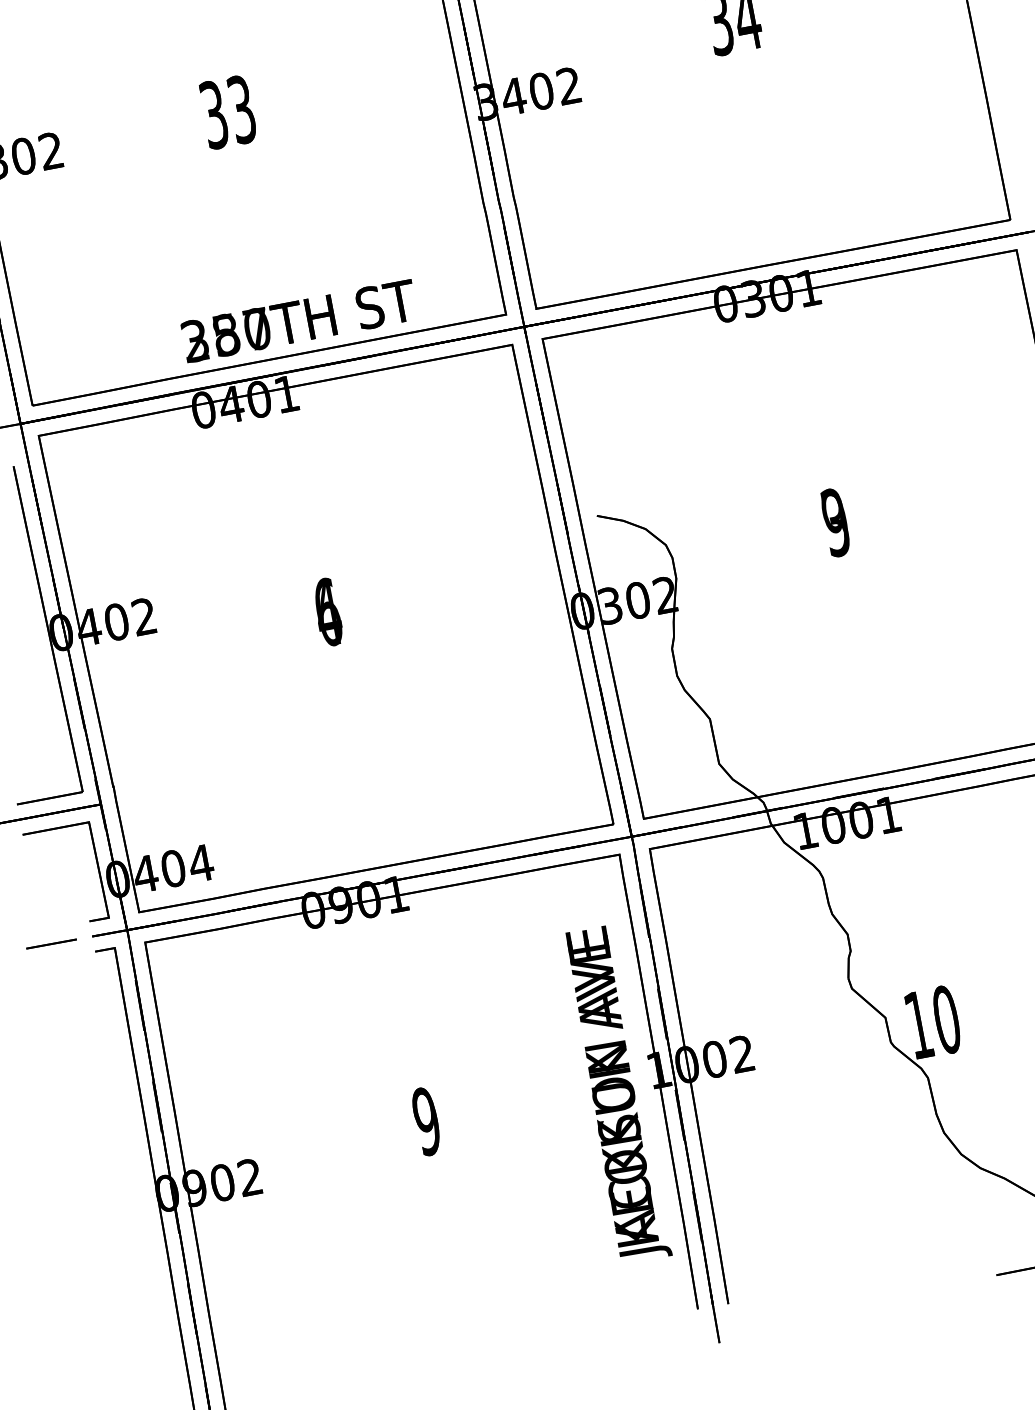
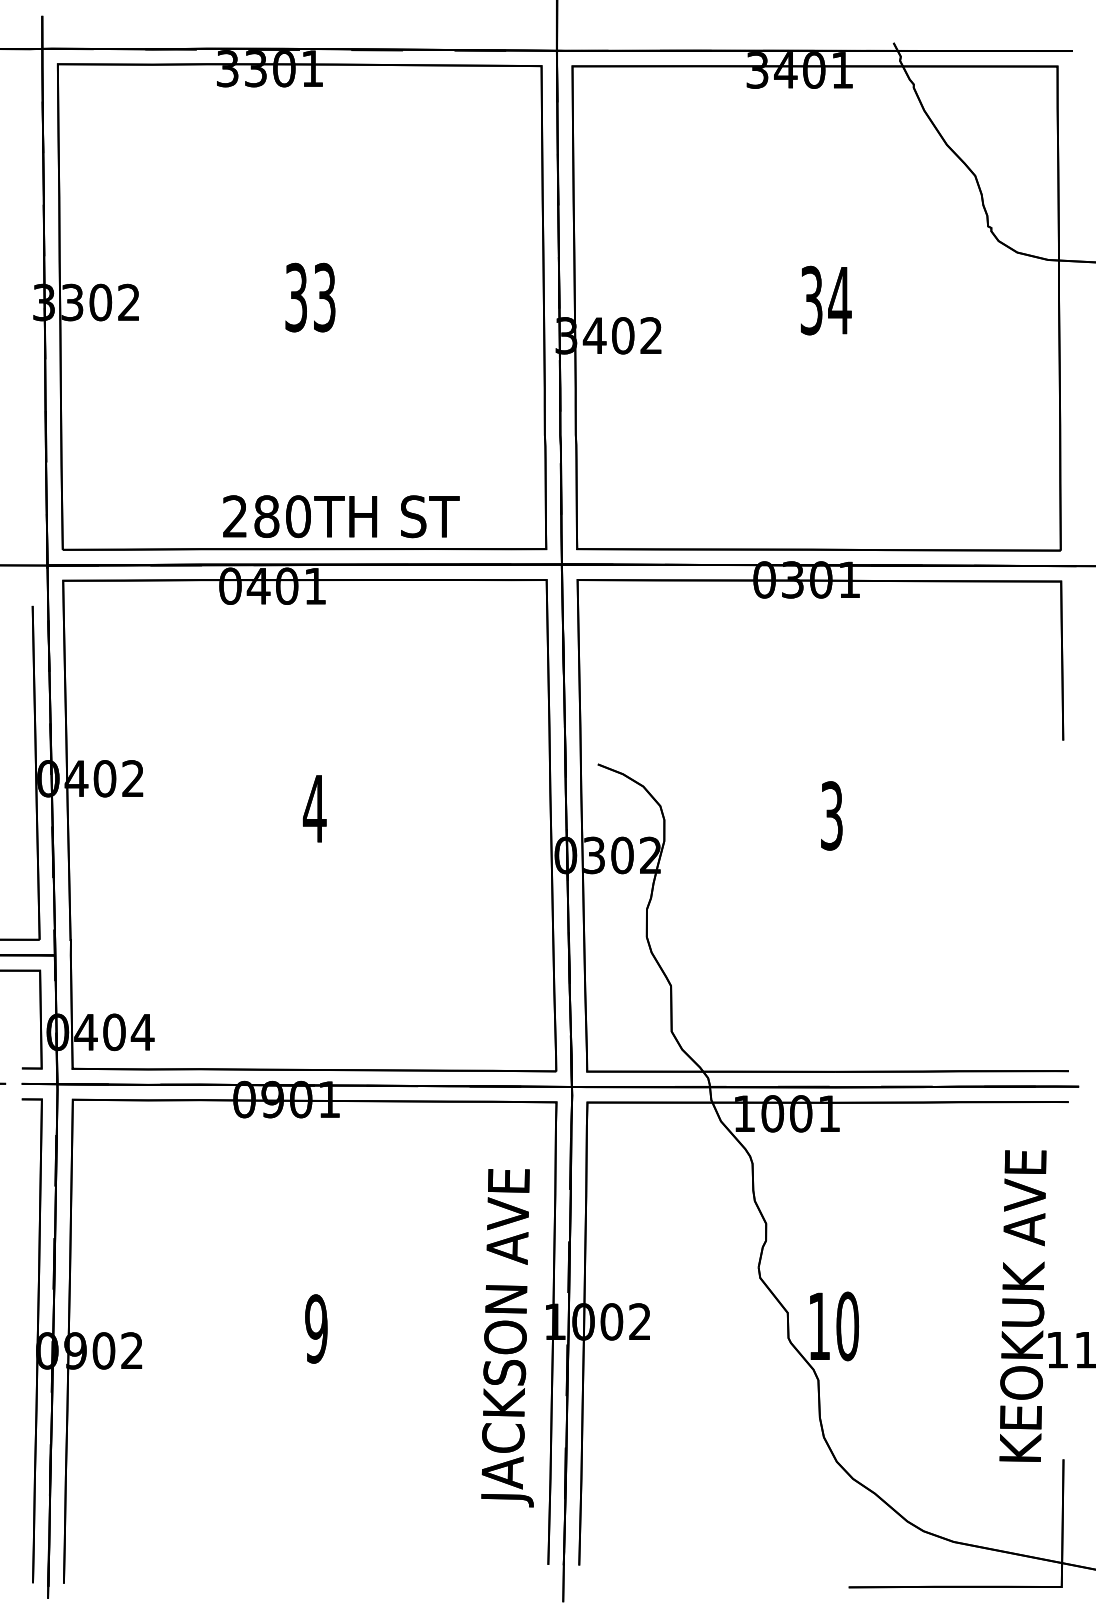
text: (225, 334) -> (266, 516), 357TH -> 280TH
text: (835, 522) -> (831, 815), 9 -> 3
text: (327, 612) -> (314, 808), 6 -> 4
text: (615, 1095) -> (507, 1338), KEOKUK AVE -> JACKSON AVE

